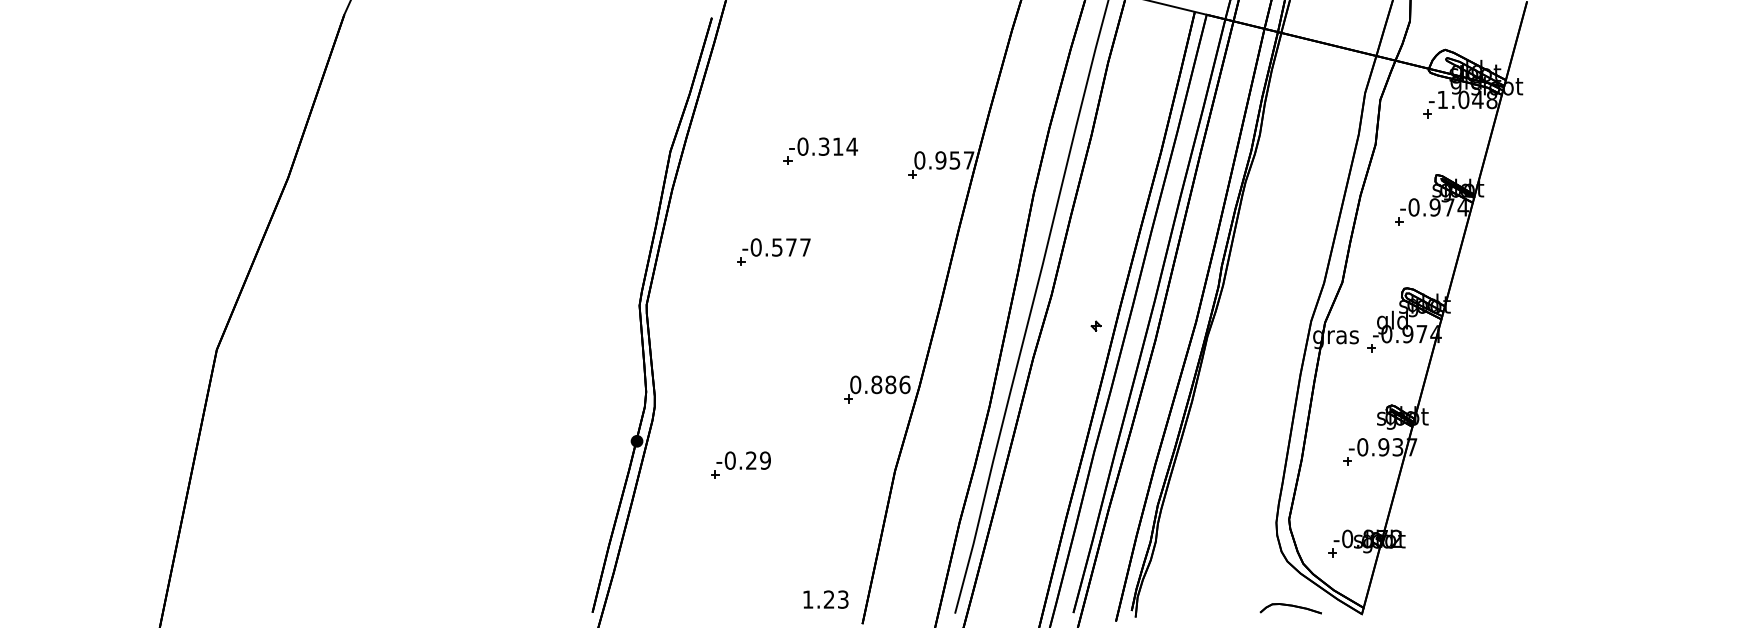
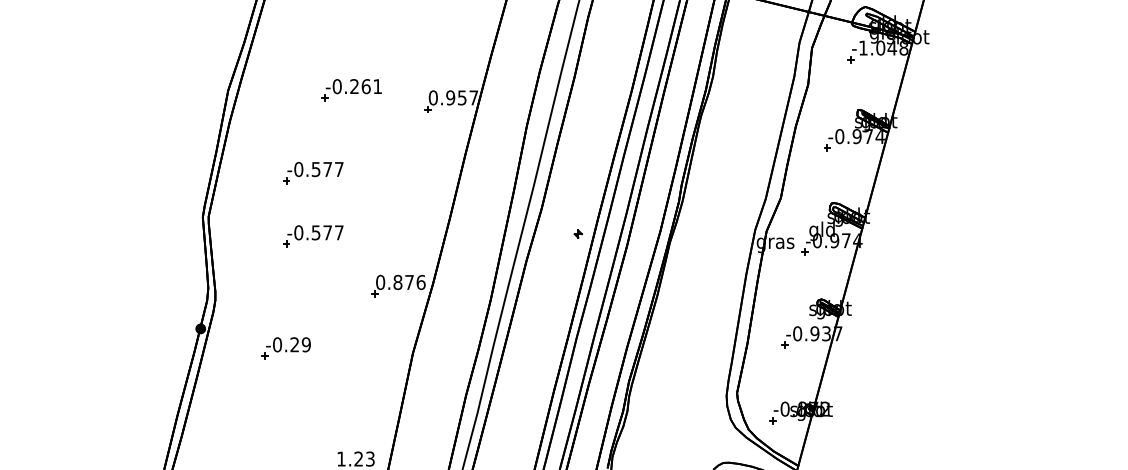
text: (838, 146) -> (366, 86), -0.314 -> -0.261
part: (773, 328) -> (312, 236), added
text: (890, 384) -> (409, 282), 0.886 -> 0.876

